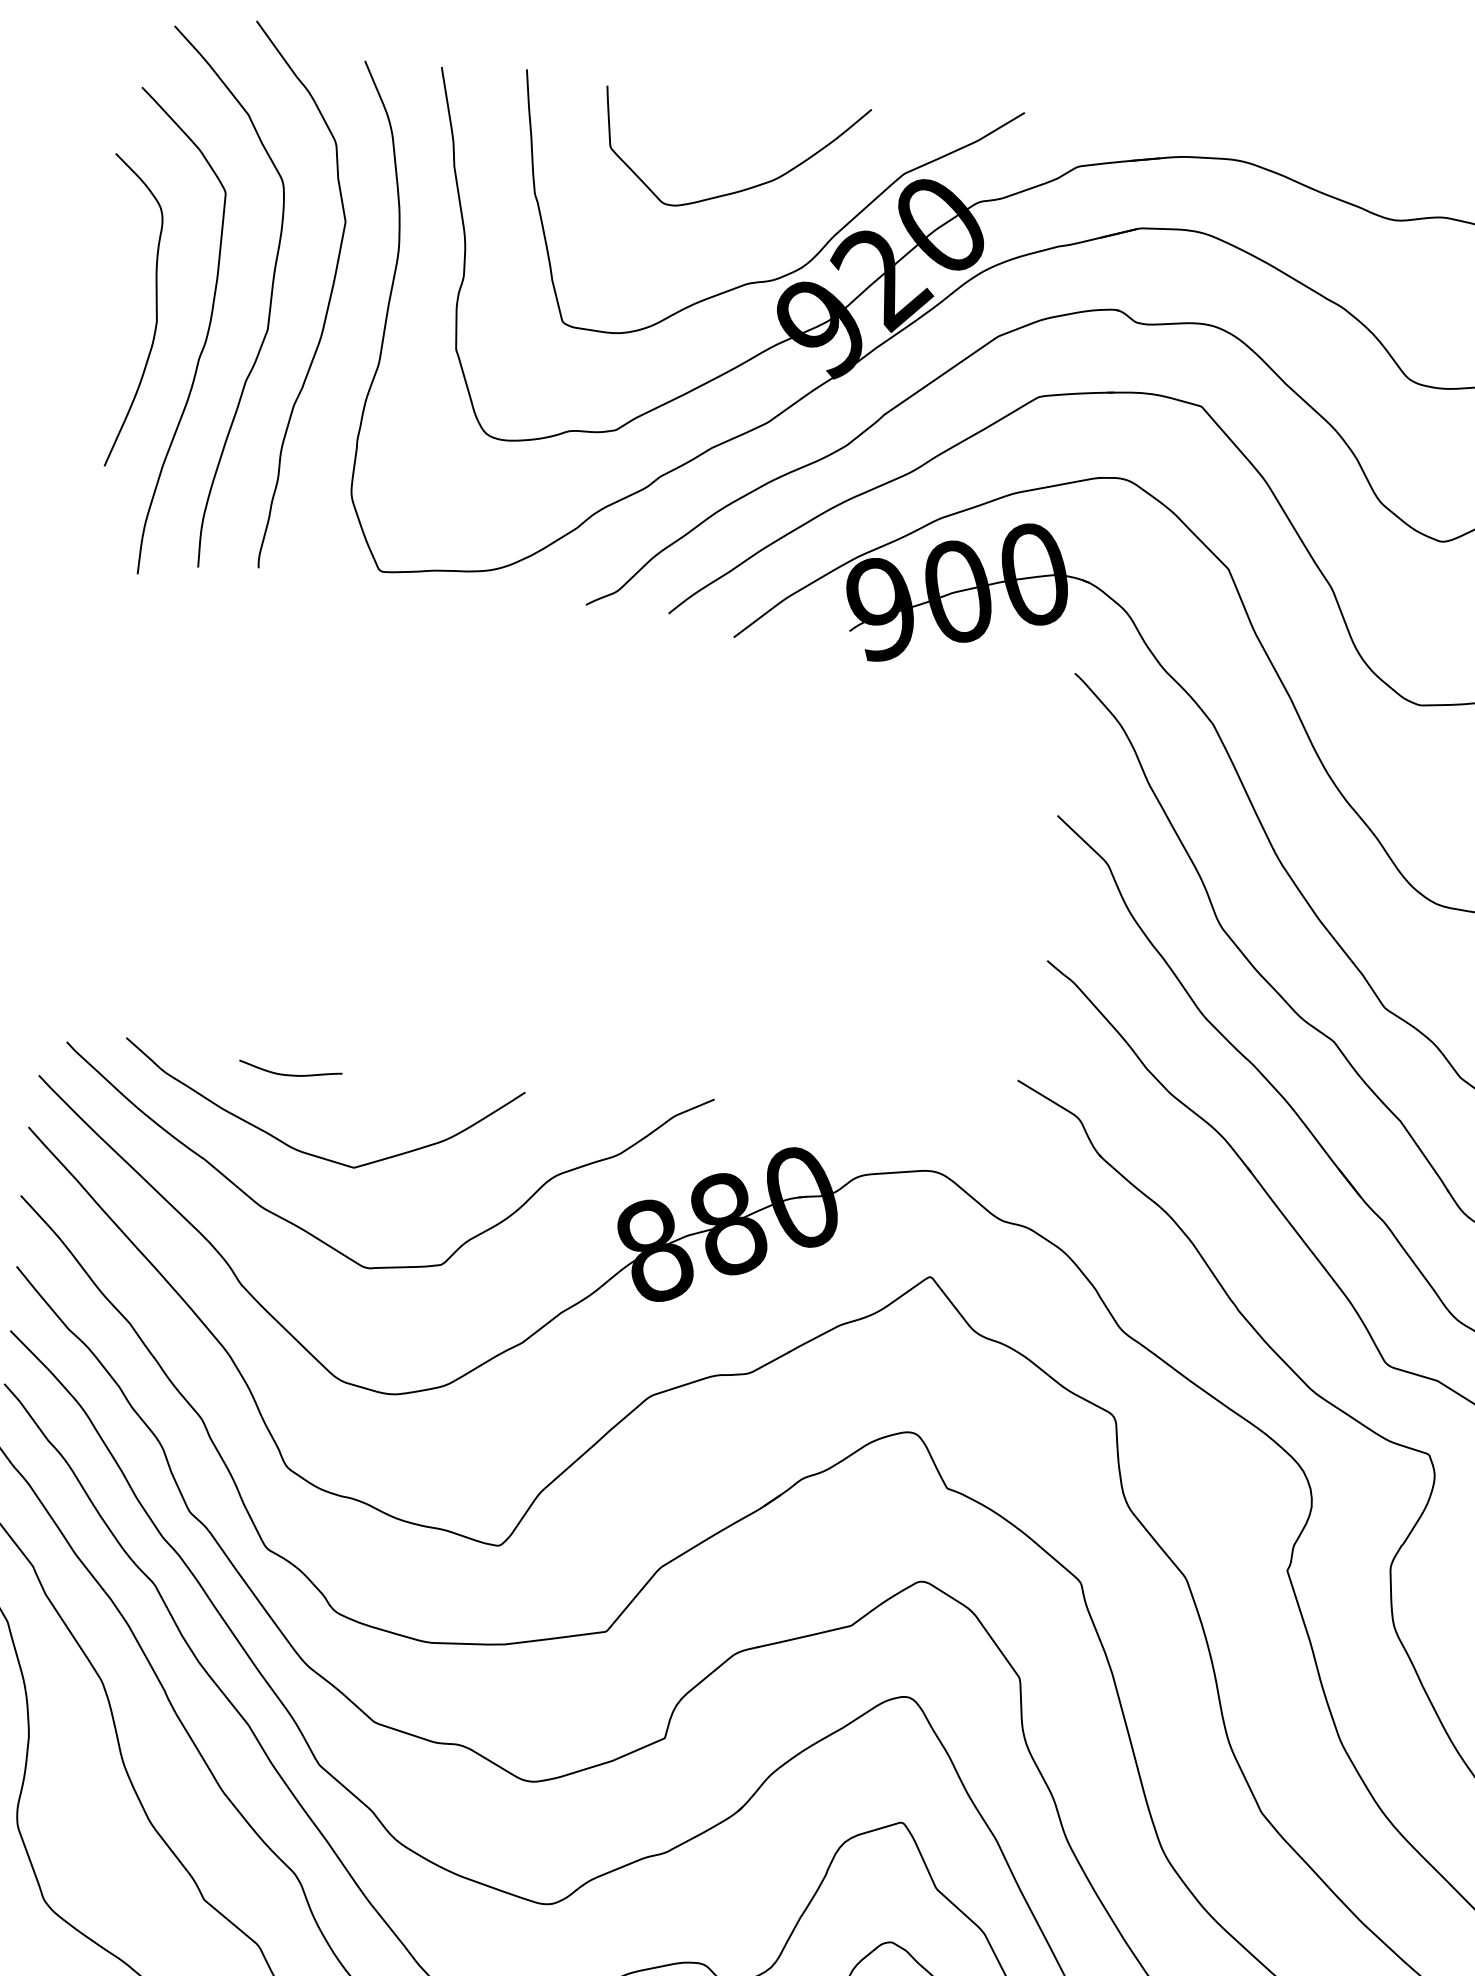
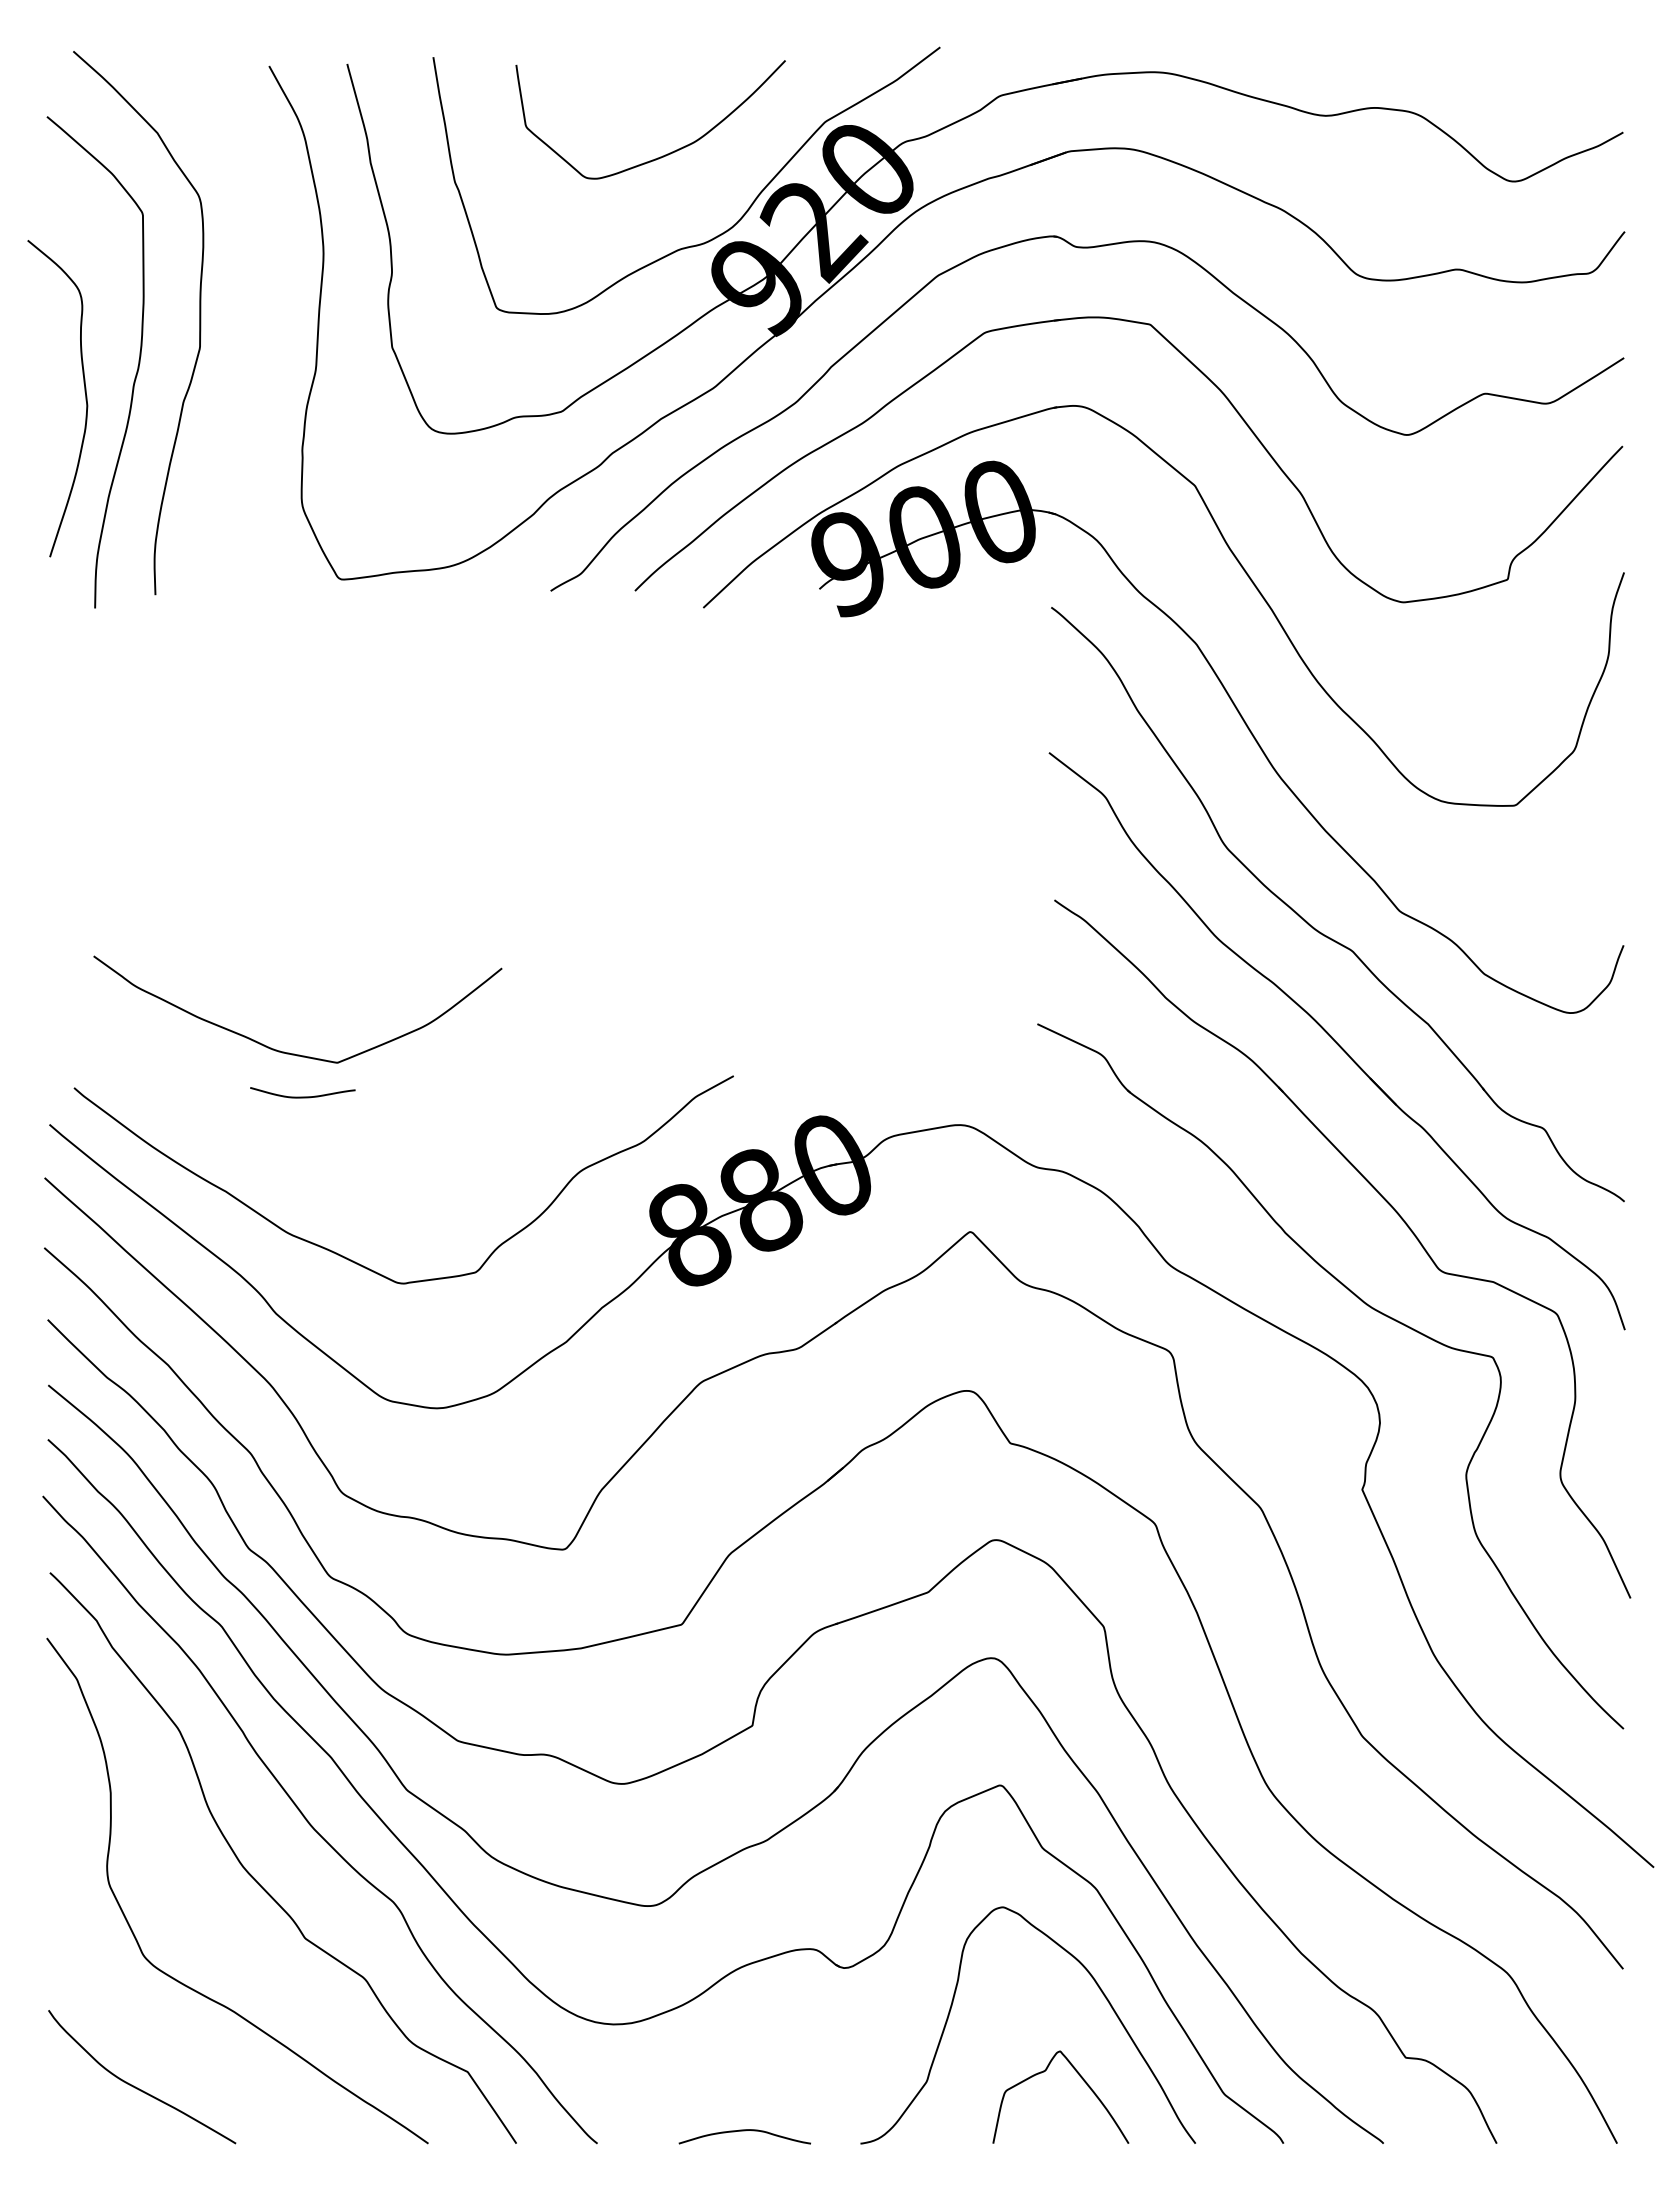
curve: (327, 305) -> (257, 316), removed
curve: (155, 308) -> (84, 392), moved
curve: (308, 1152) -> (289, 1052), moved

